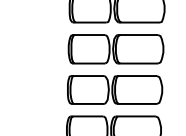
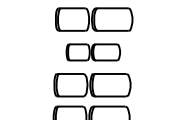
part: (116, 49) -> (93, 52), size x0.7

